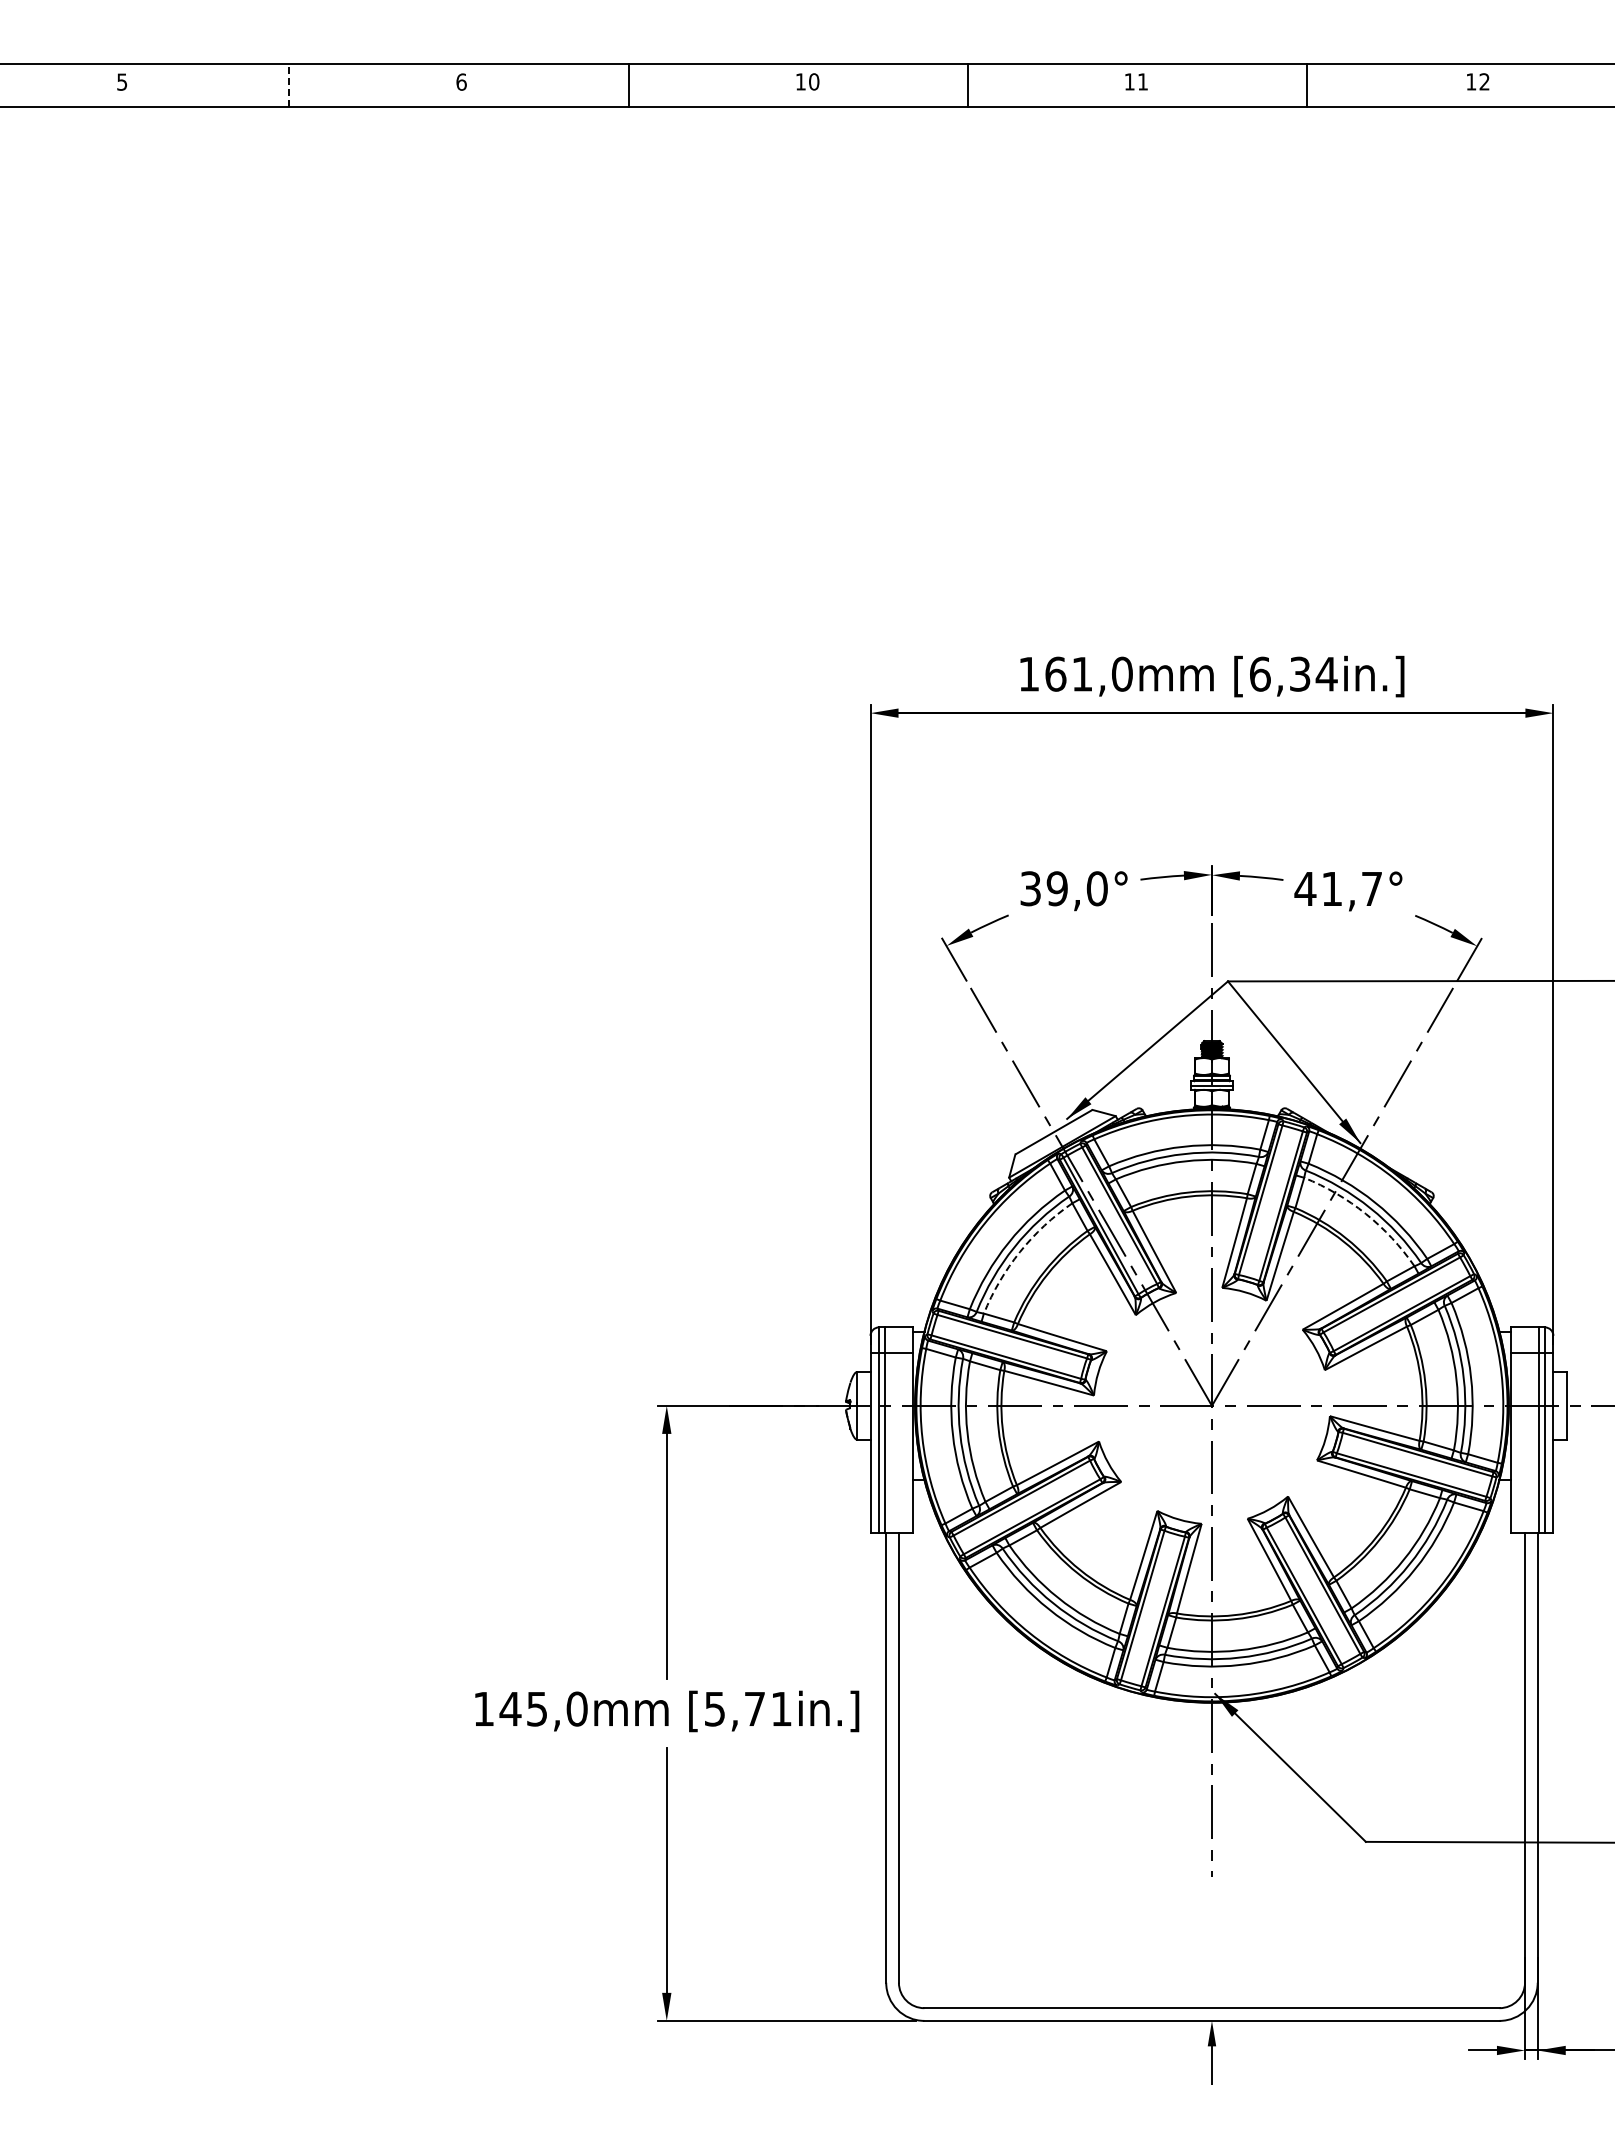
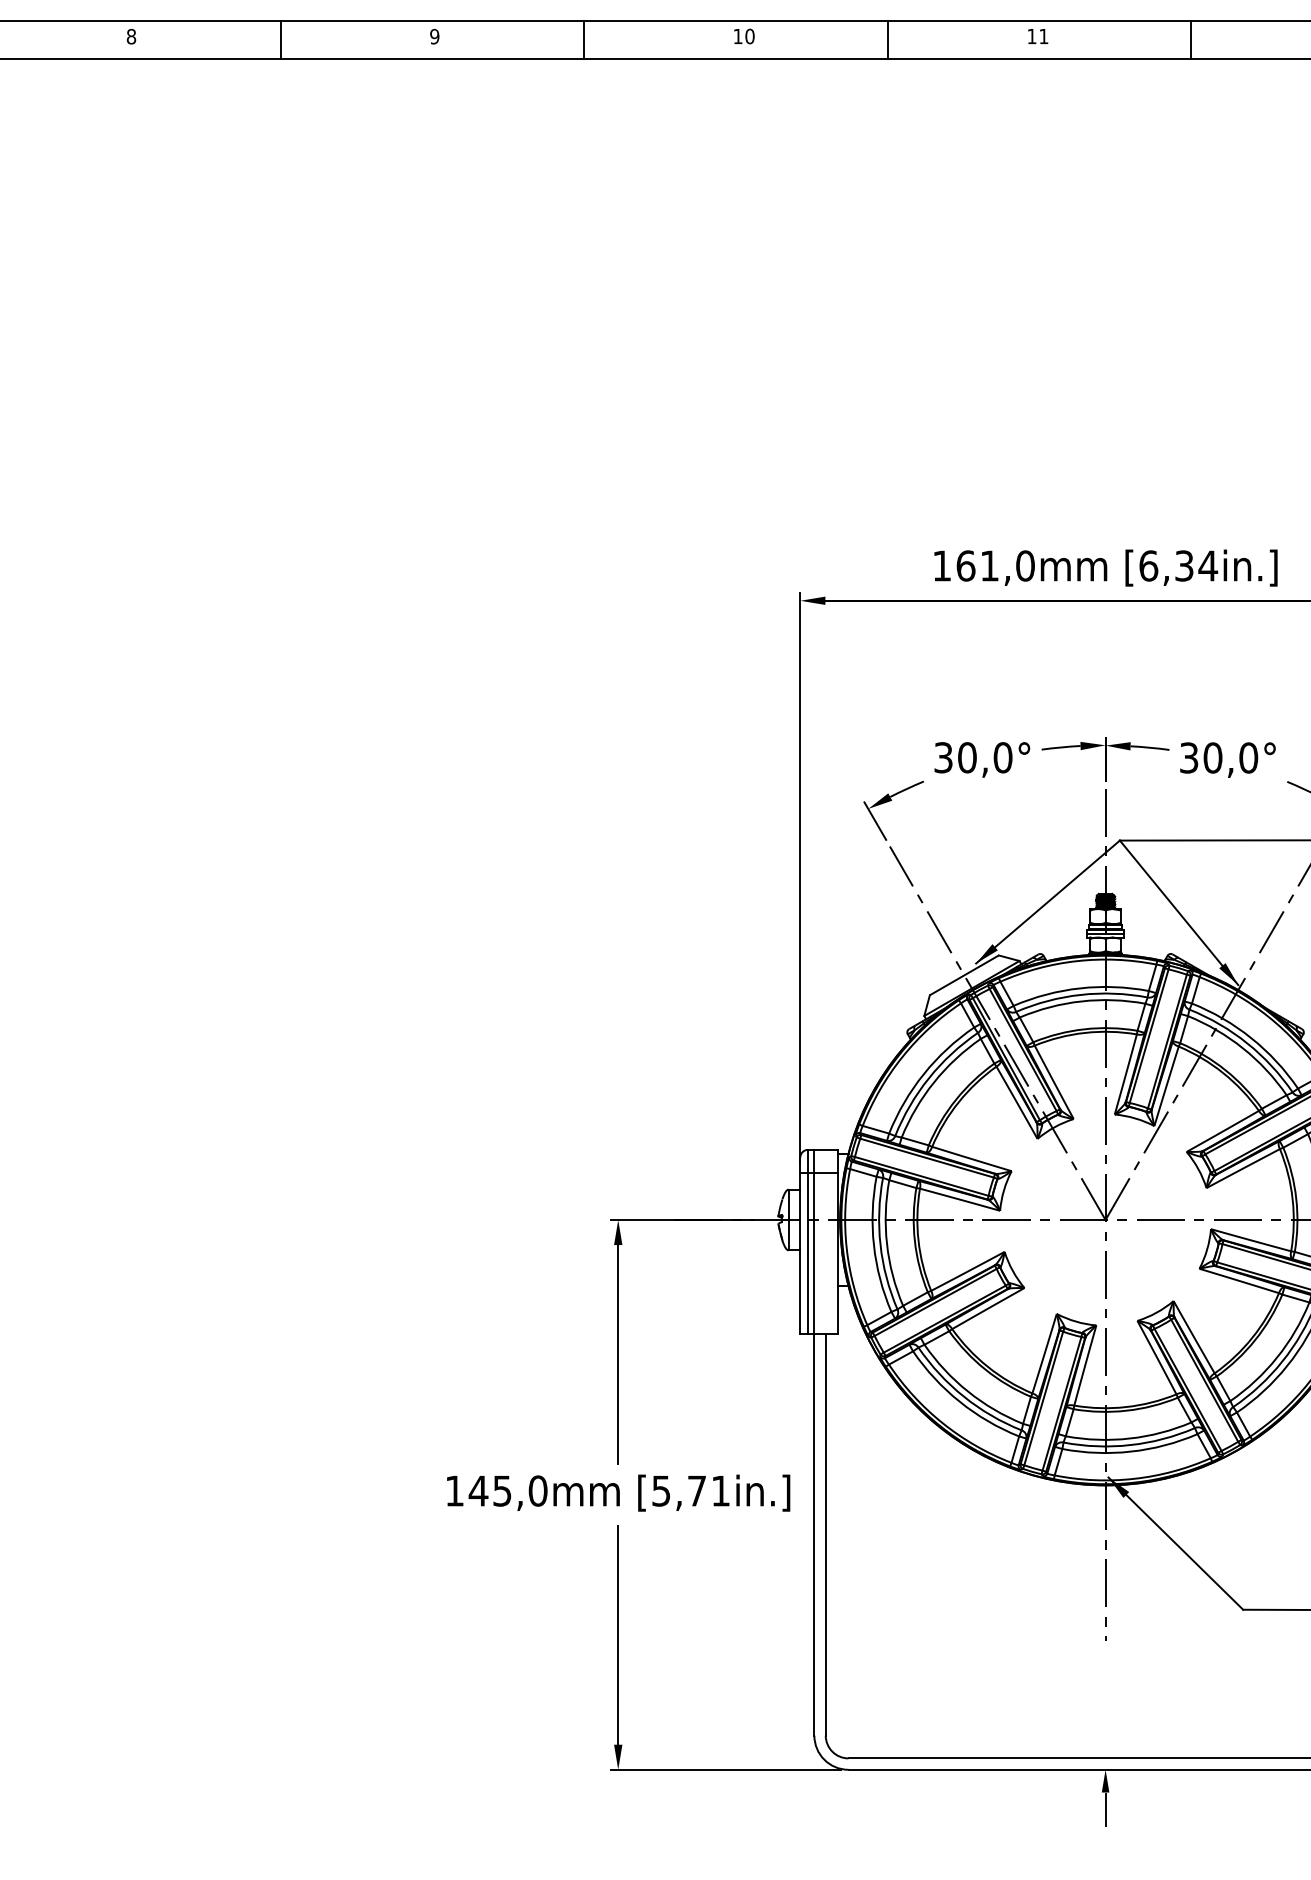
text: (122, 81) -> (131, 36), 5 -> 8
text: (461, 81) -> (434, 36), 6 -> 9
line: (289, 85) -> (280, 39), dashed -> solid
text: (1056, 888) -> (966, 757), 39,0° -> 30,0°
text: (1338, 888) -> (1218, 757), 41,7° -> 30,0°
arc: (1365, 1213) -> (1242, 1048), dashed -> solid
arc: (1020, 1251) -> (934, 1082), dashed -> solid

